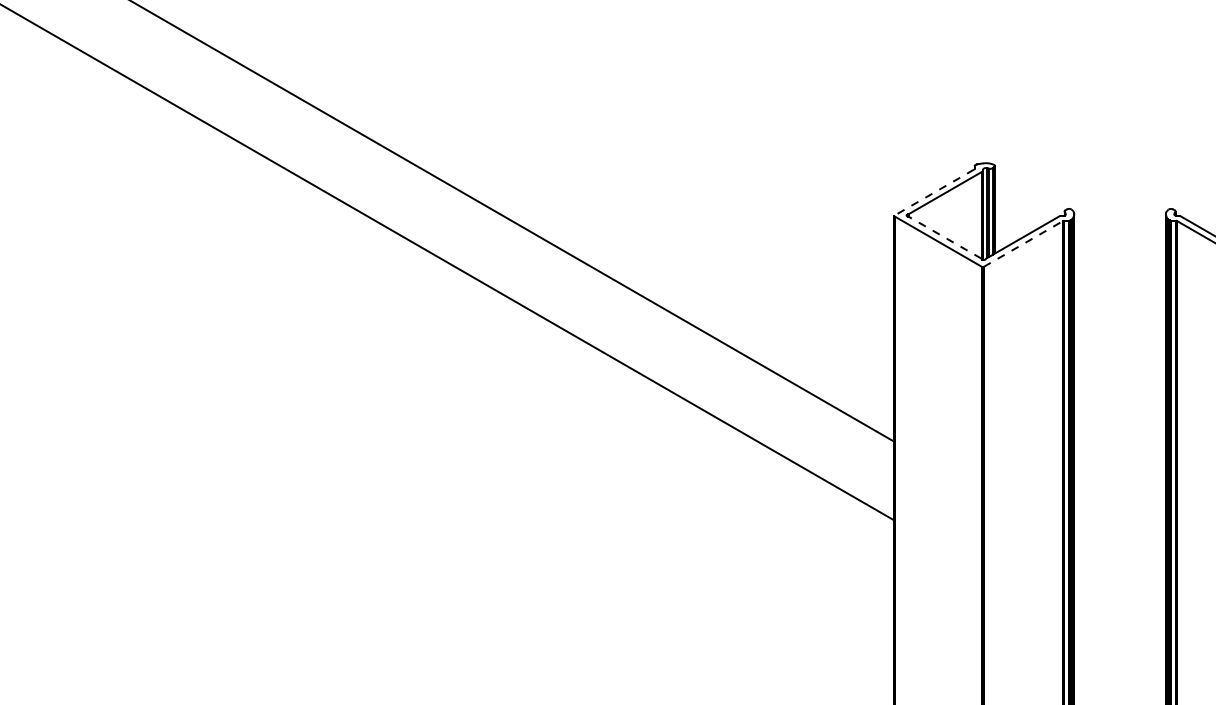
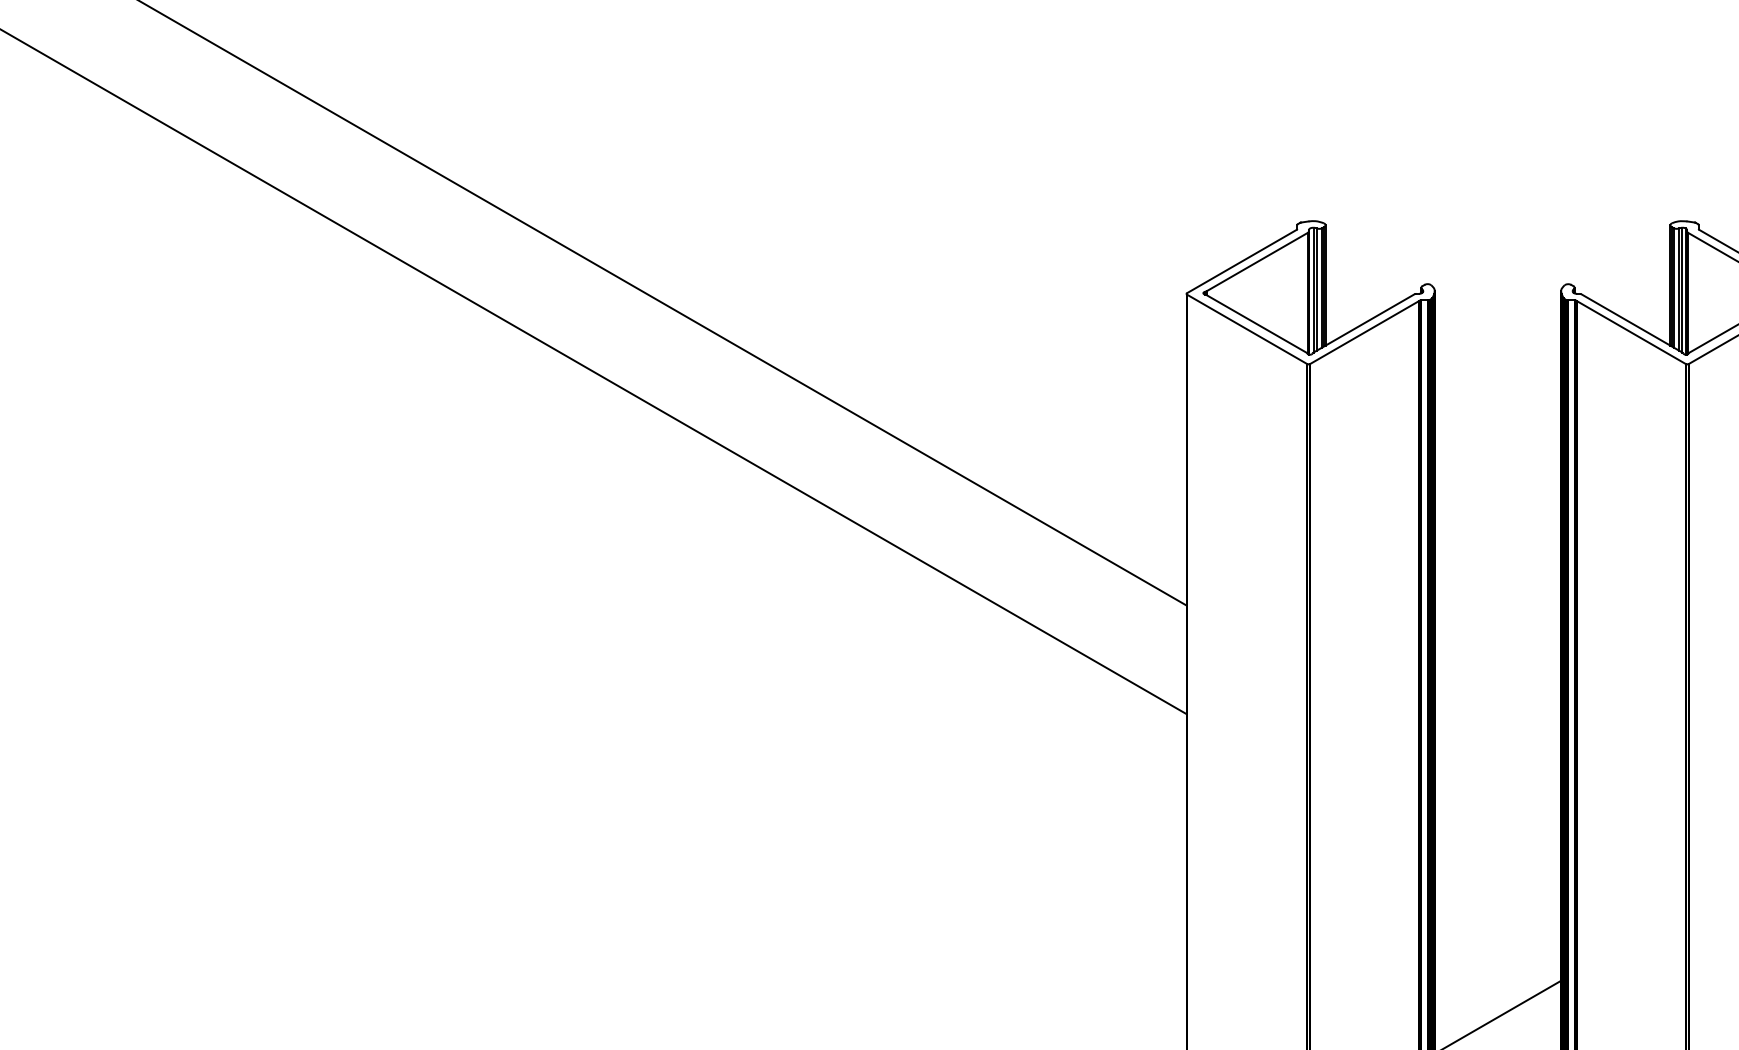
line: (934, 192) -> (1241, 261), dashed -> solid
line: (945, 237) -> (1256, 323), dashed -> solid
line: (1024, 243) -> (1365, 332), dashed -> solid

